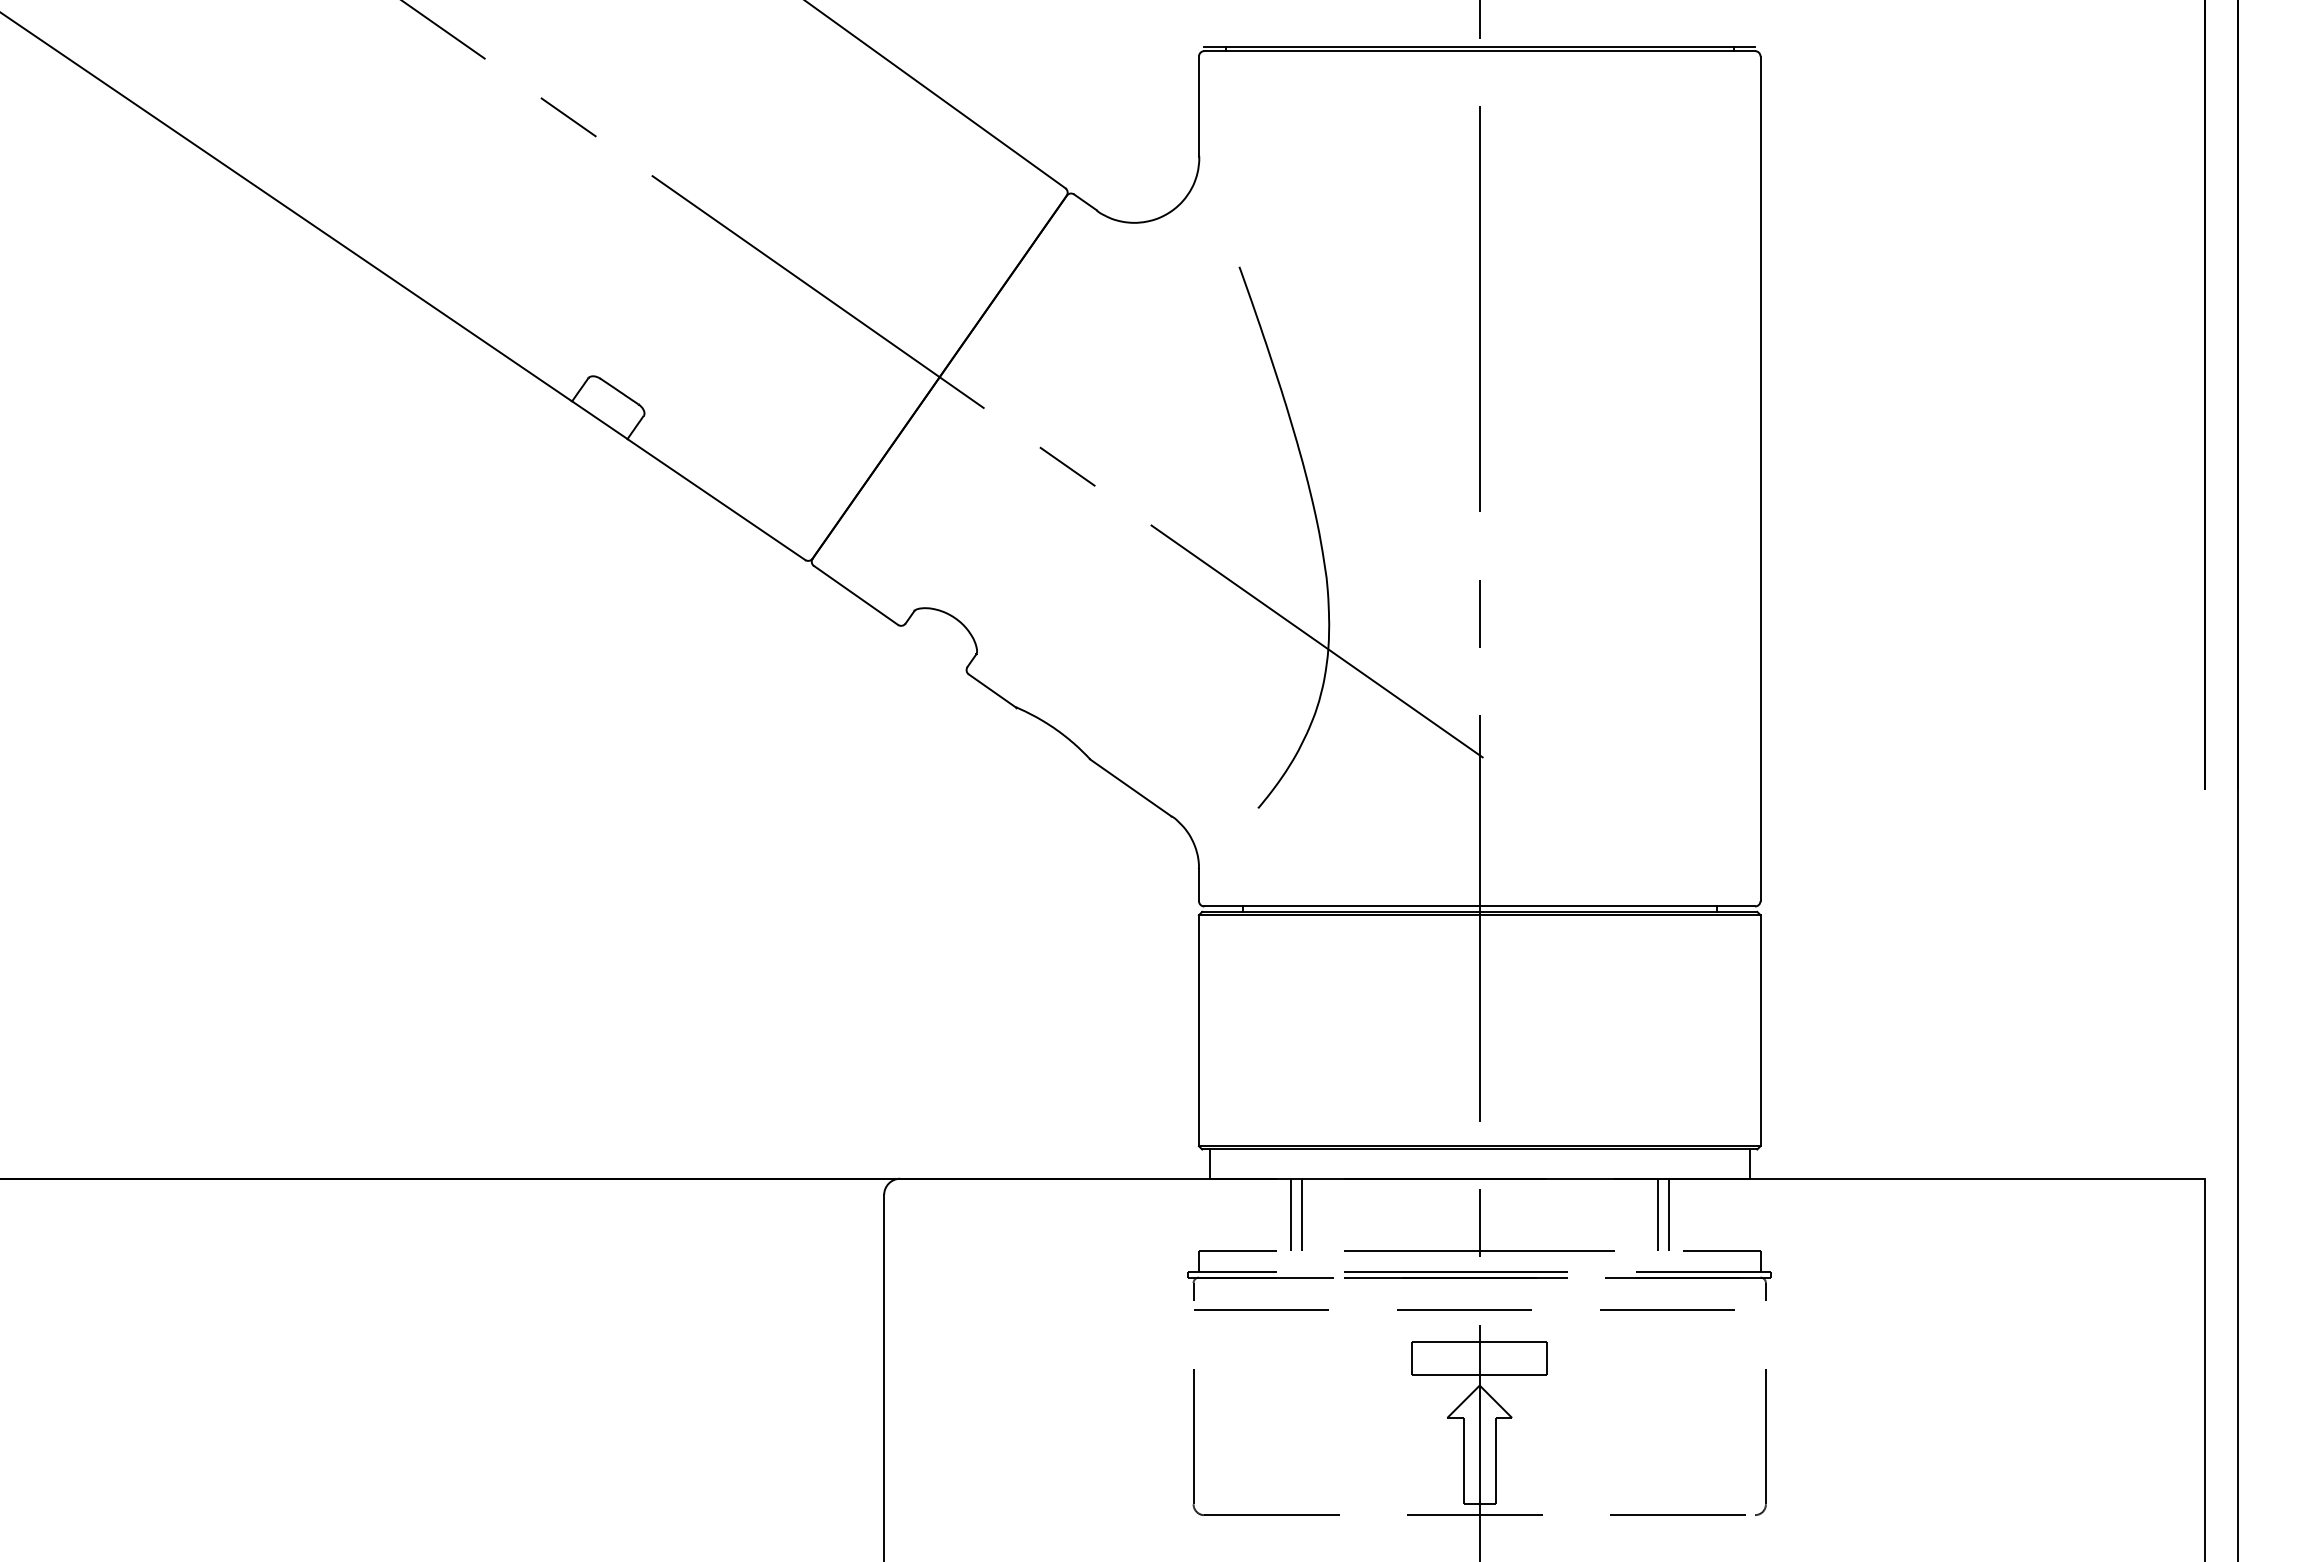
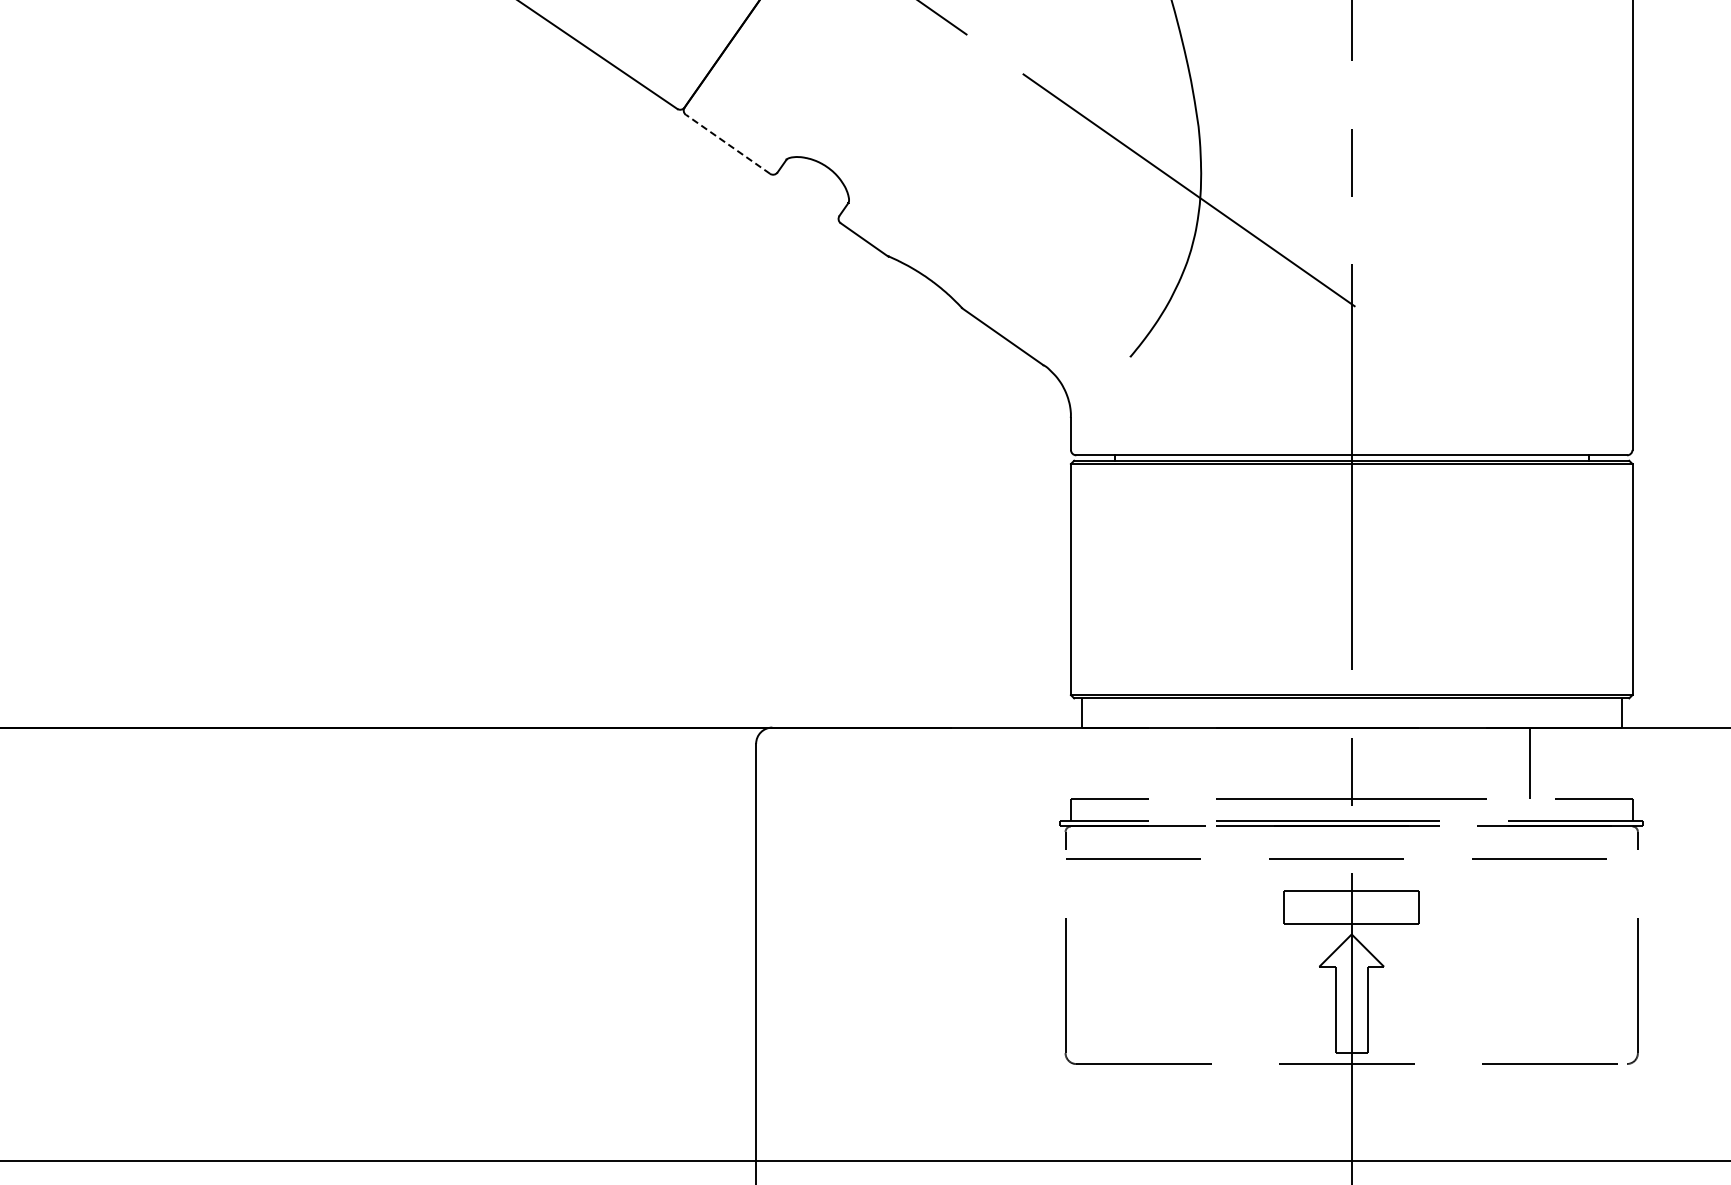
line: (855, 595) -> (727, 144), solid -> dashed
line: (1290, 1214) -> (1162, 763), removed
line: (1301, 1214) -> (1173, 763), removed
line: (1668, 1214) -> (1540, 763), removed

